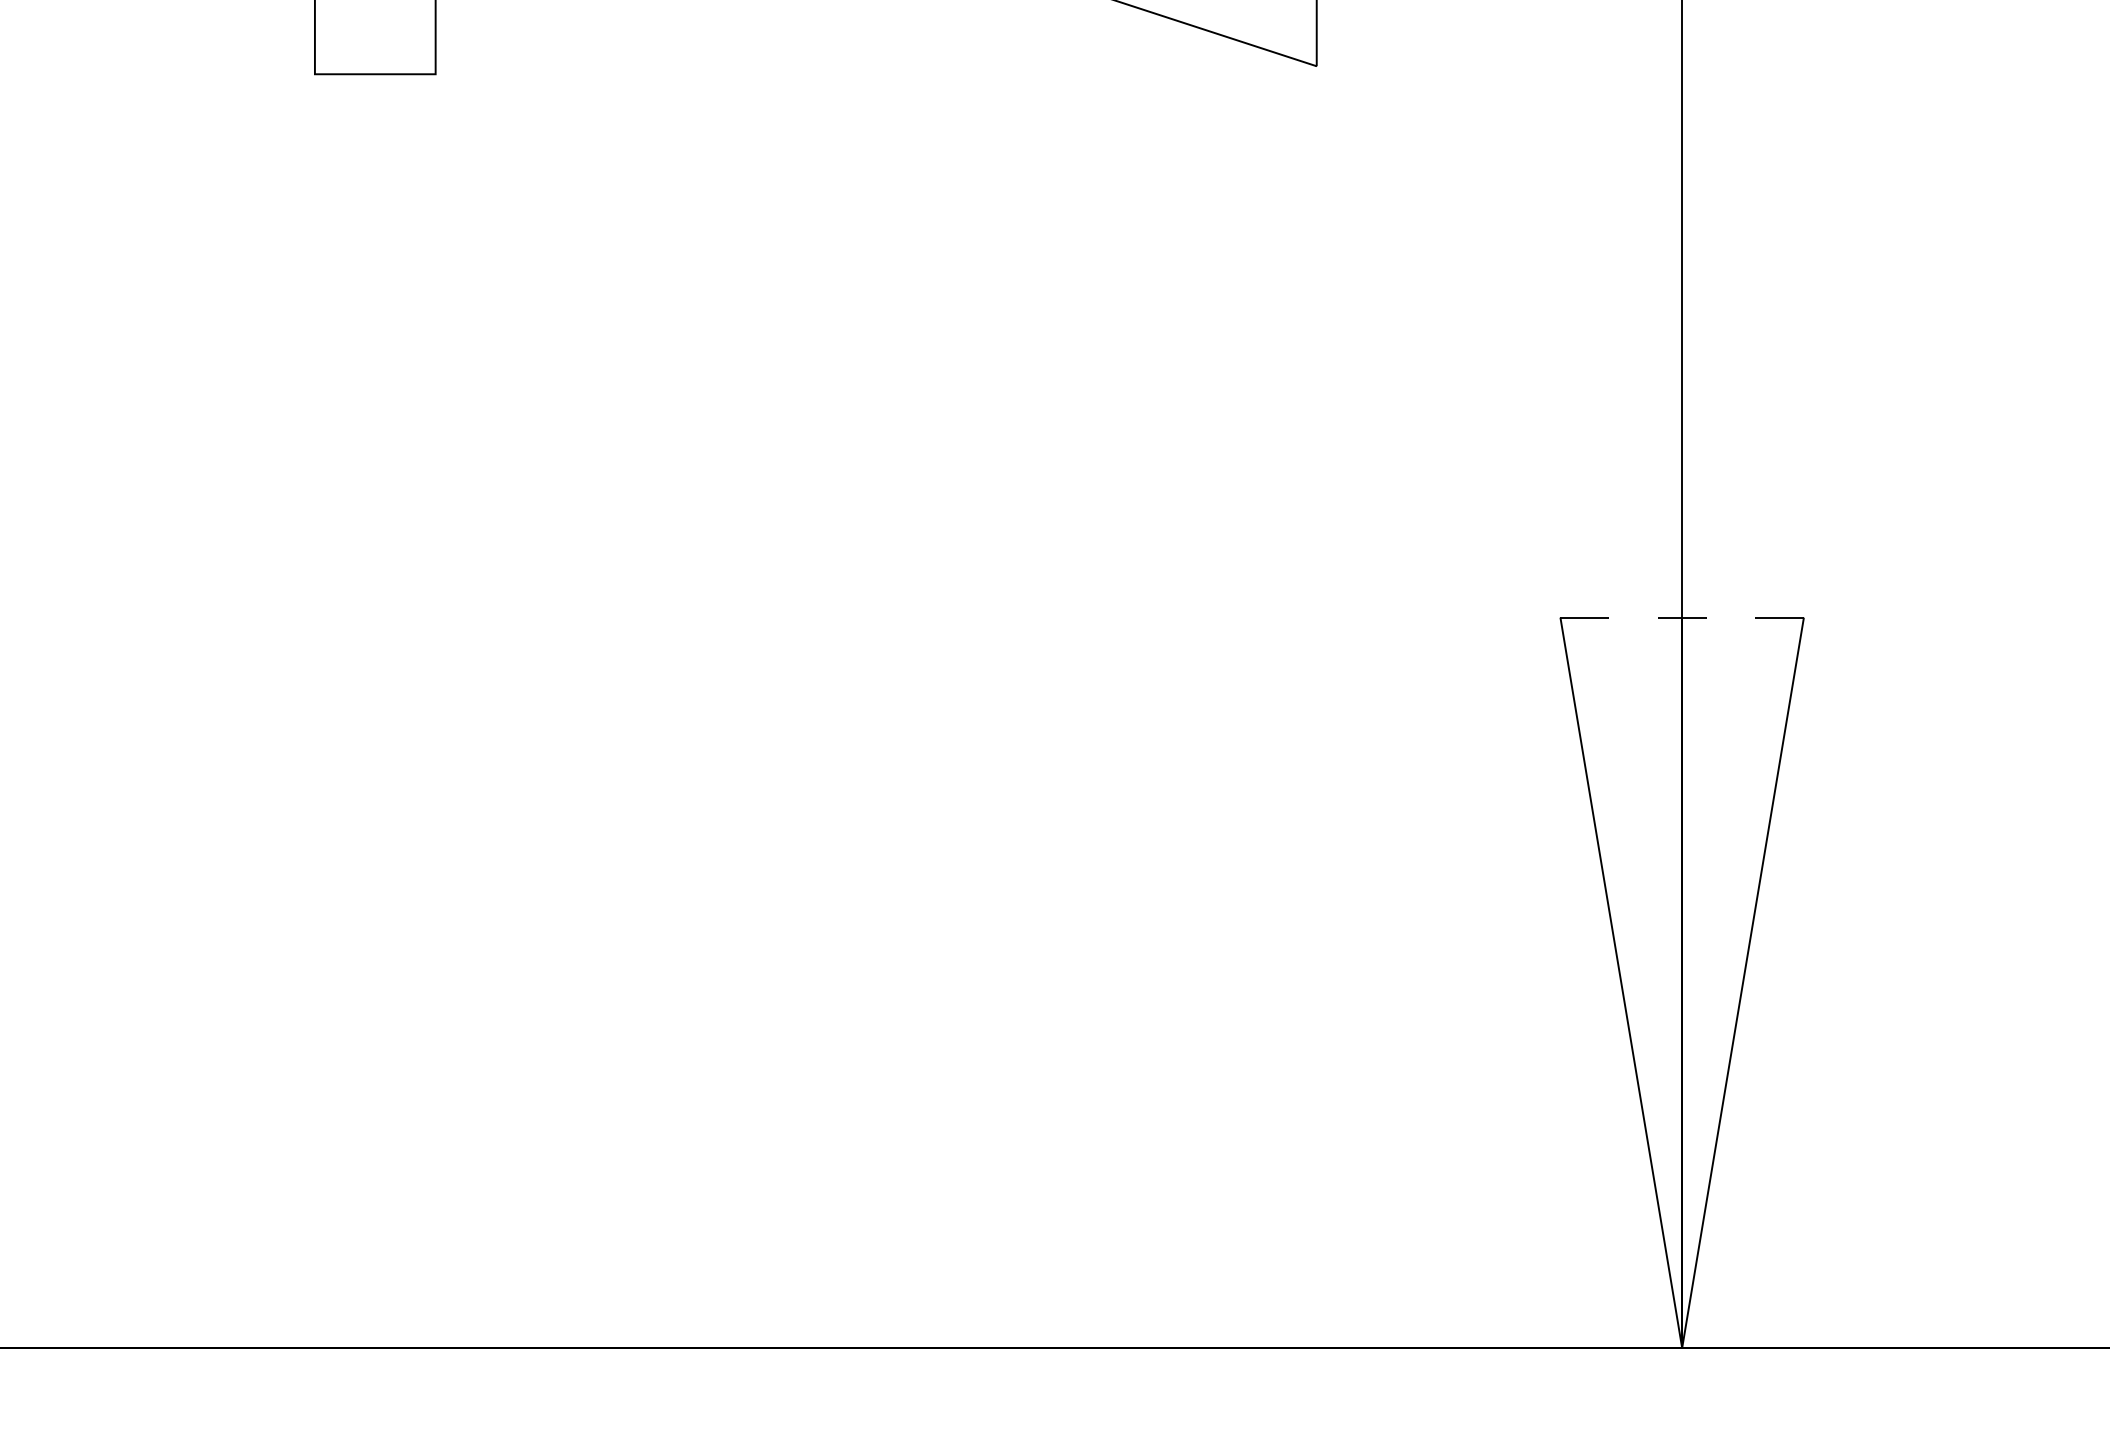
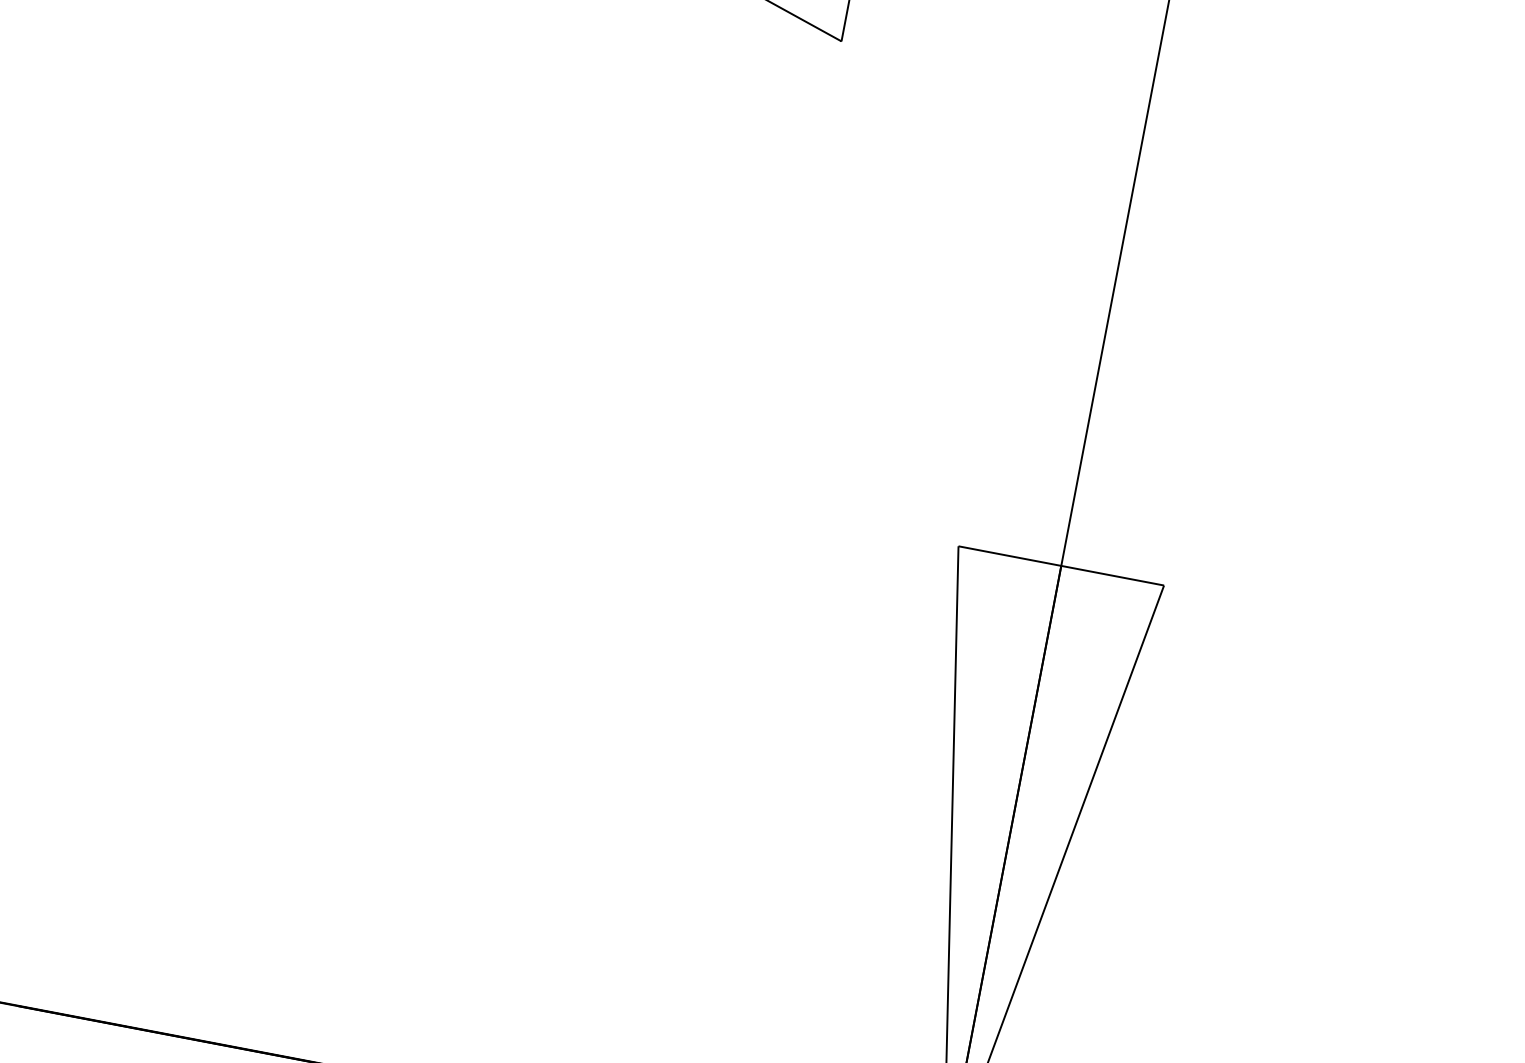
line: (1682, 617) -> (1061, 565), dashed -> solid

